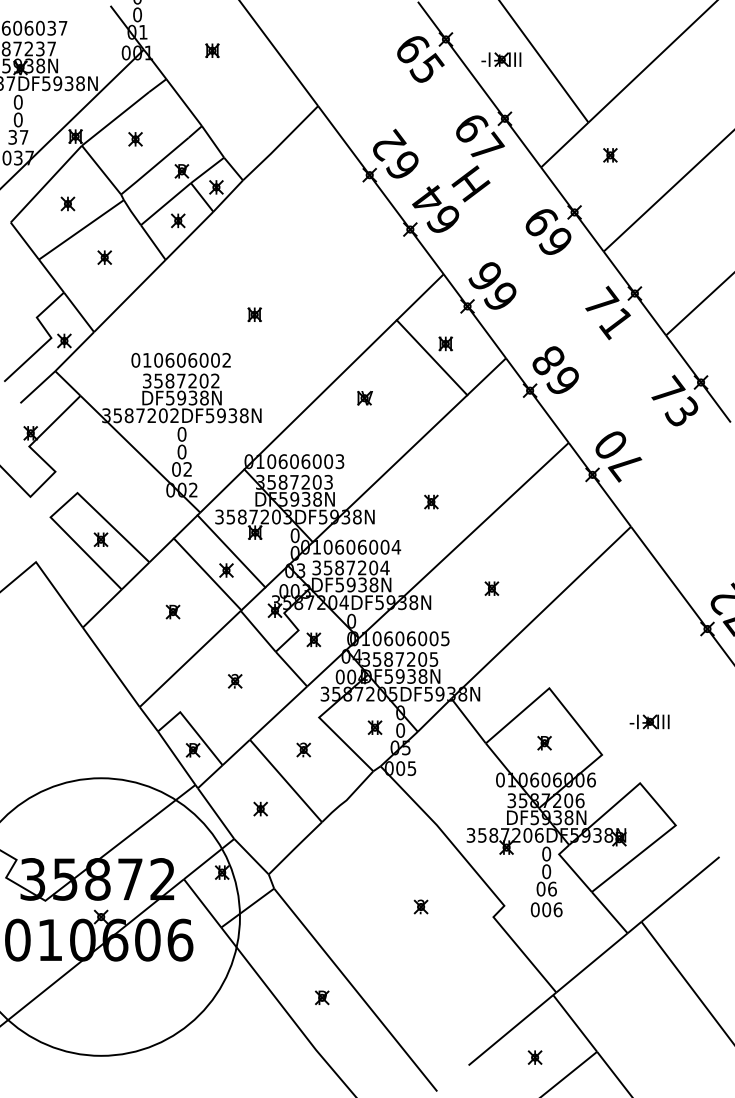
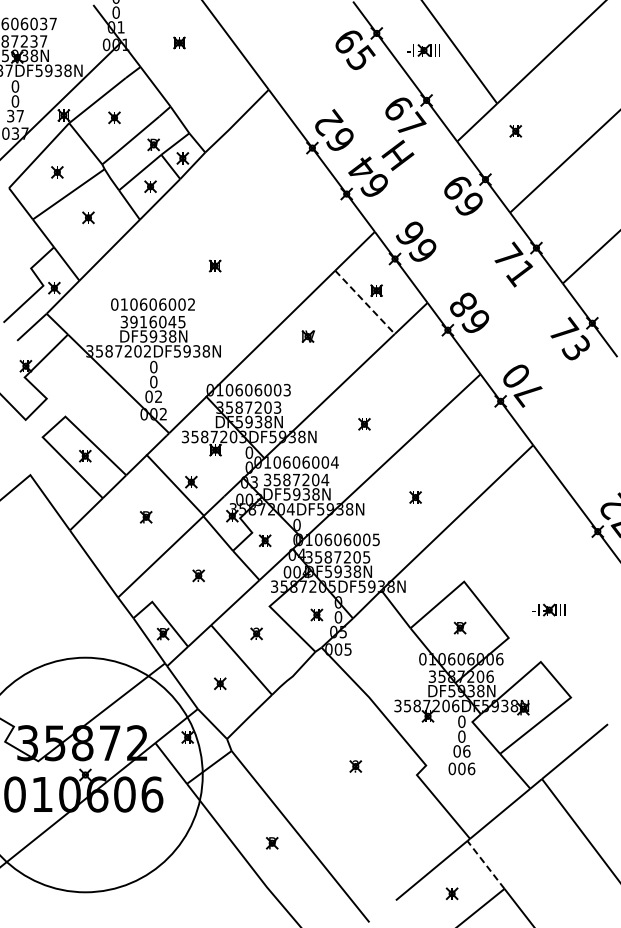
line: (432, 357) -> (365, 302), solid -> dashed
text: (186, 380) -> (157, 321), 3587202 -> 3916045
line: (231, 550) -> (195, 465), removed
line: (574, 1022) -> (485, 864), solid -> dashed

